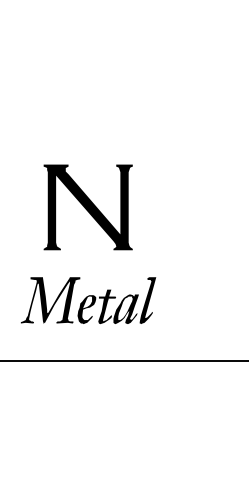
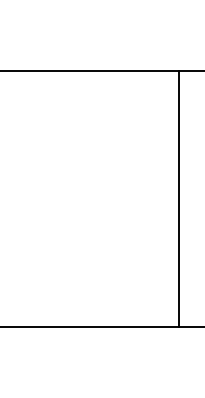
part: (101, 228) -> (67, 233), removed

